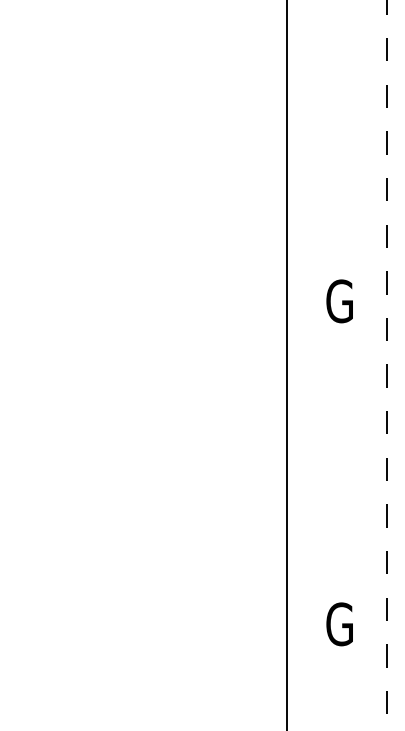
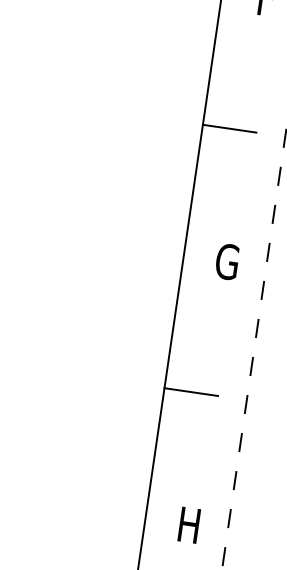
line: (319, 141) -> (229, 129), added
line: (319, 464) -> (191, 392), added
text: (339, 624) -> (188, 525), G -> H

